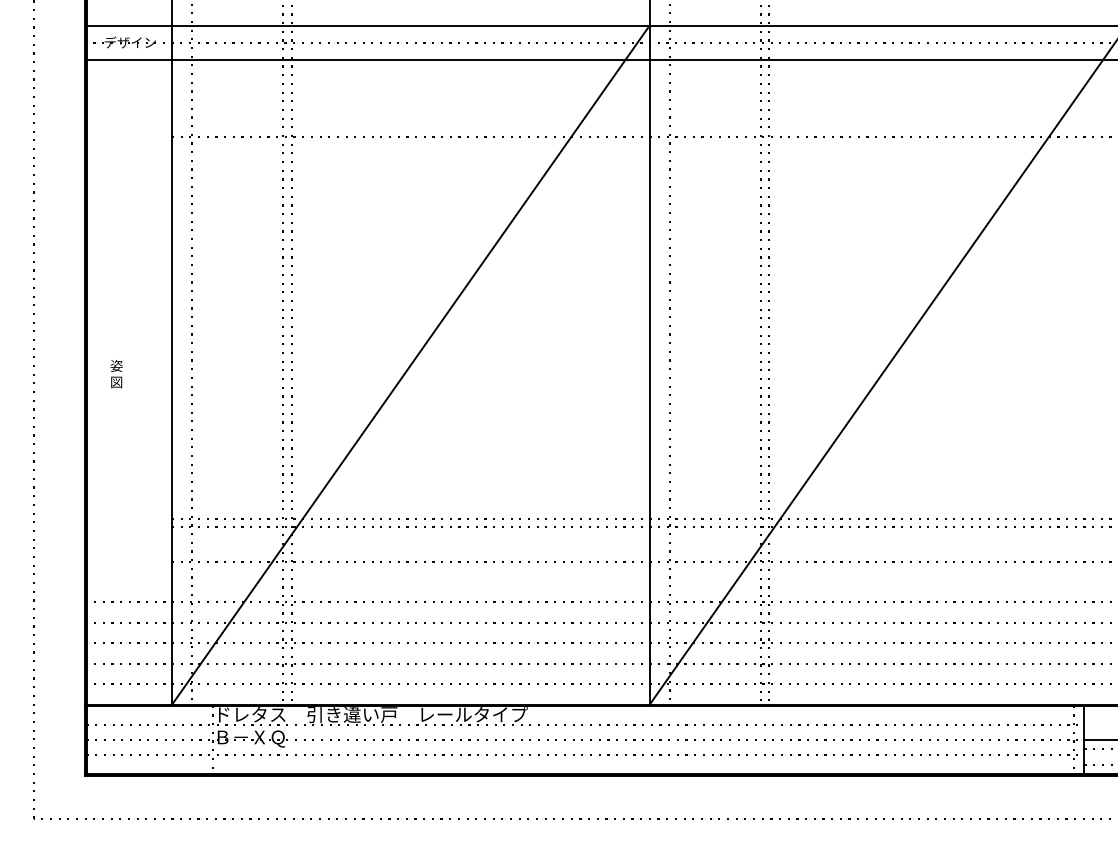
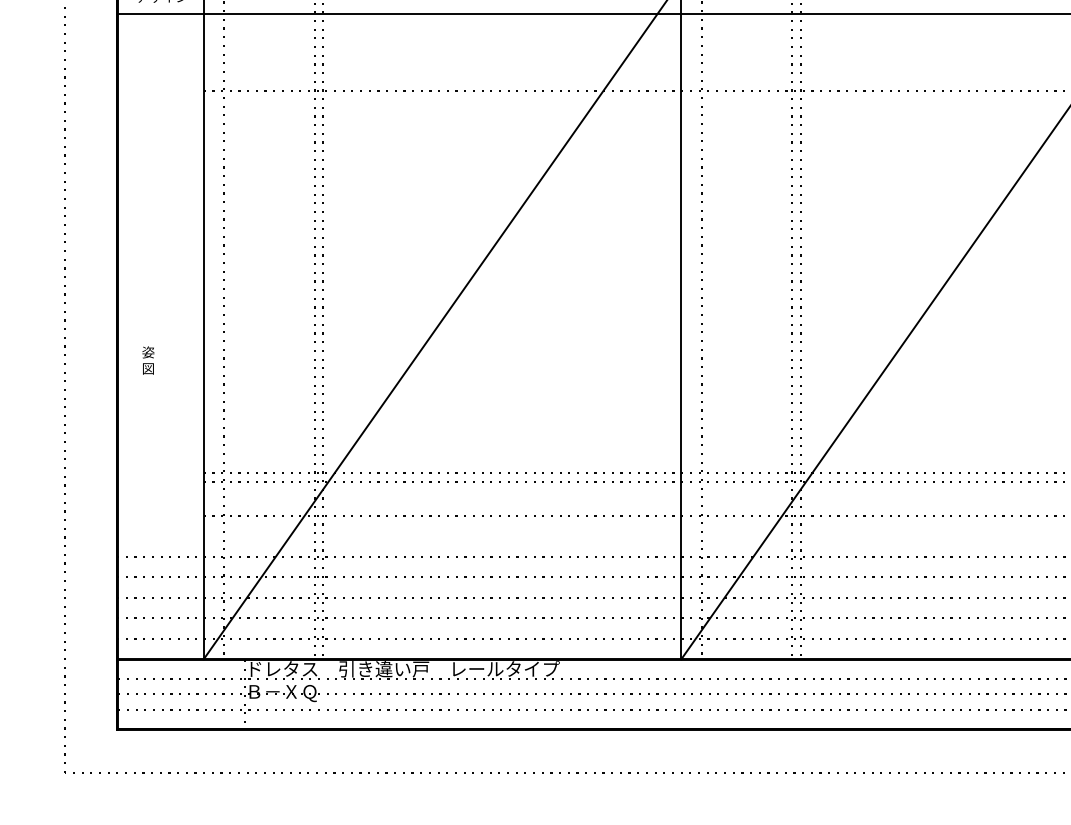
text: (116, 374) -> (148, 360), moved

